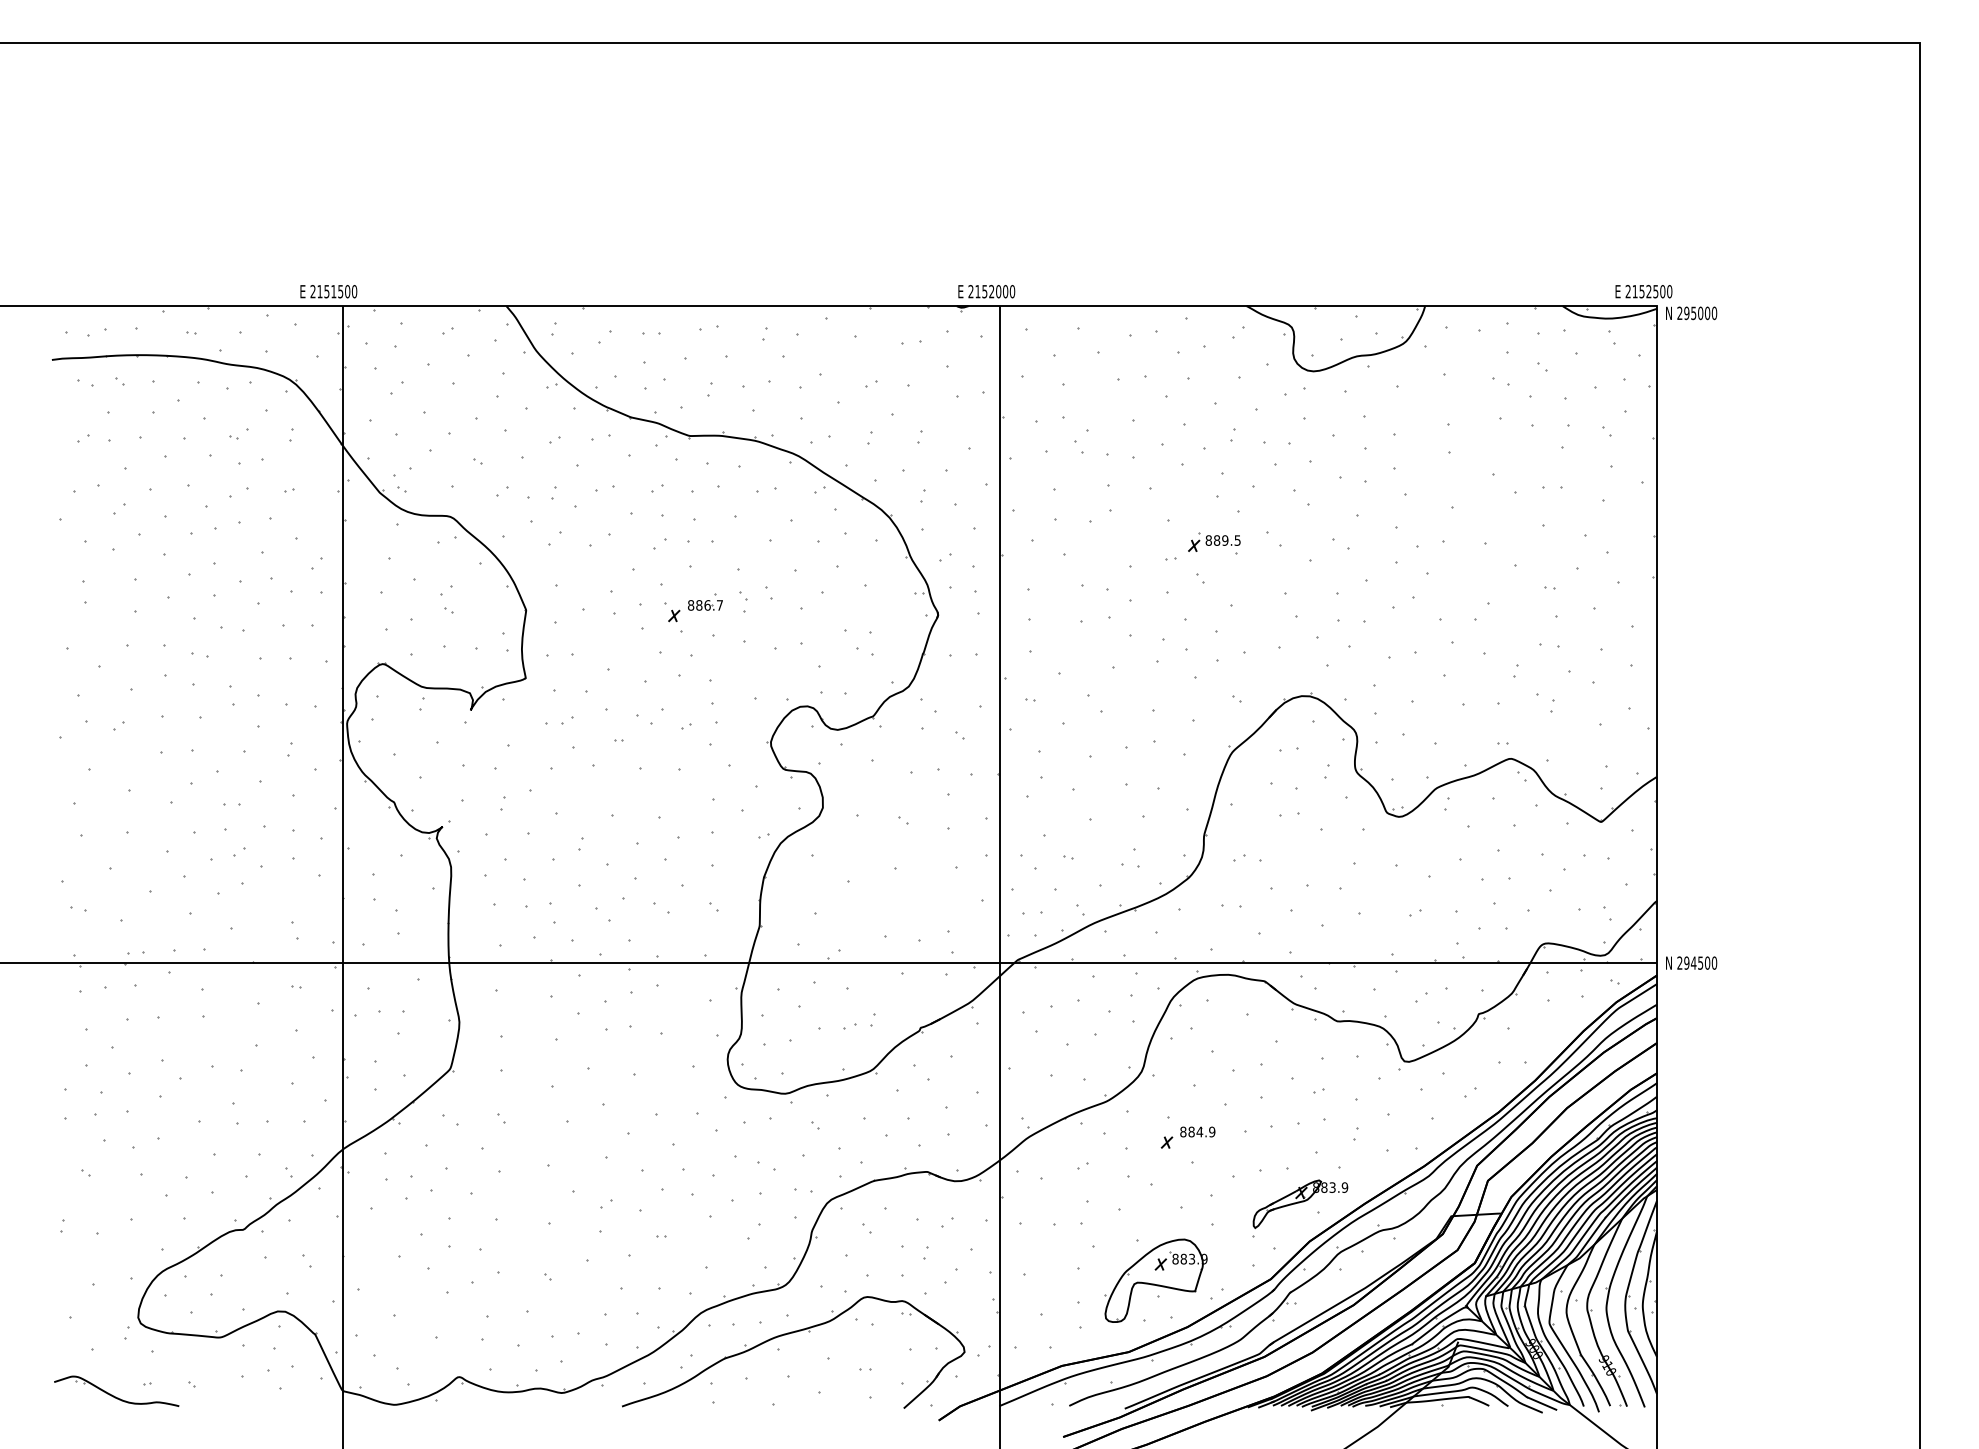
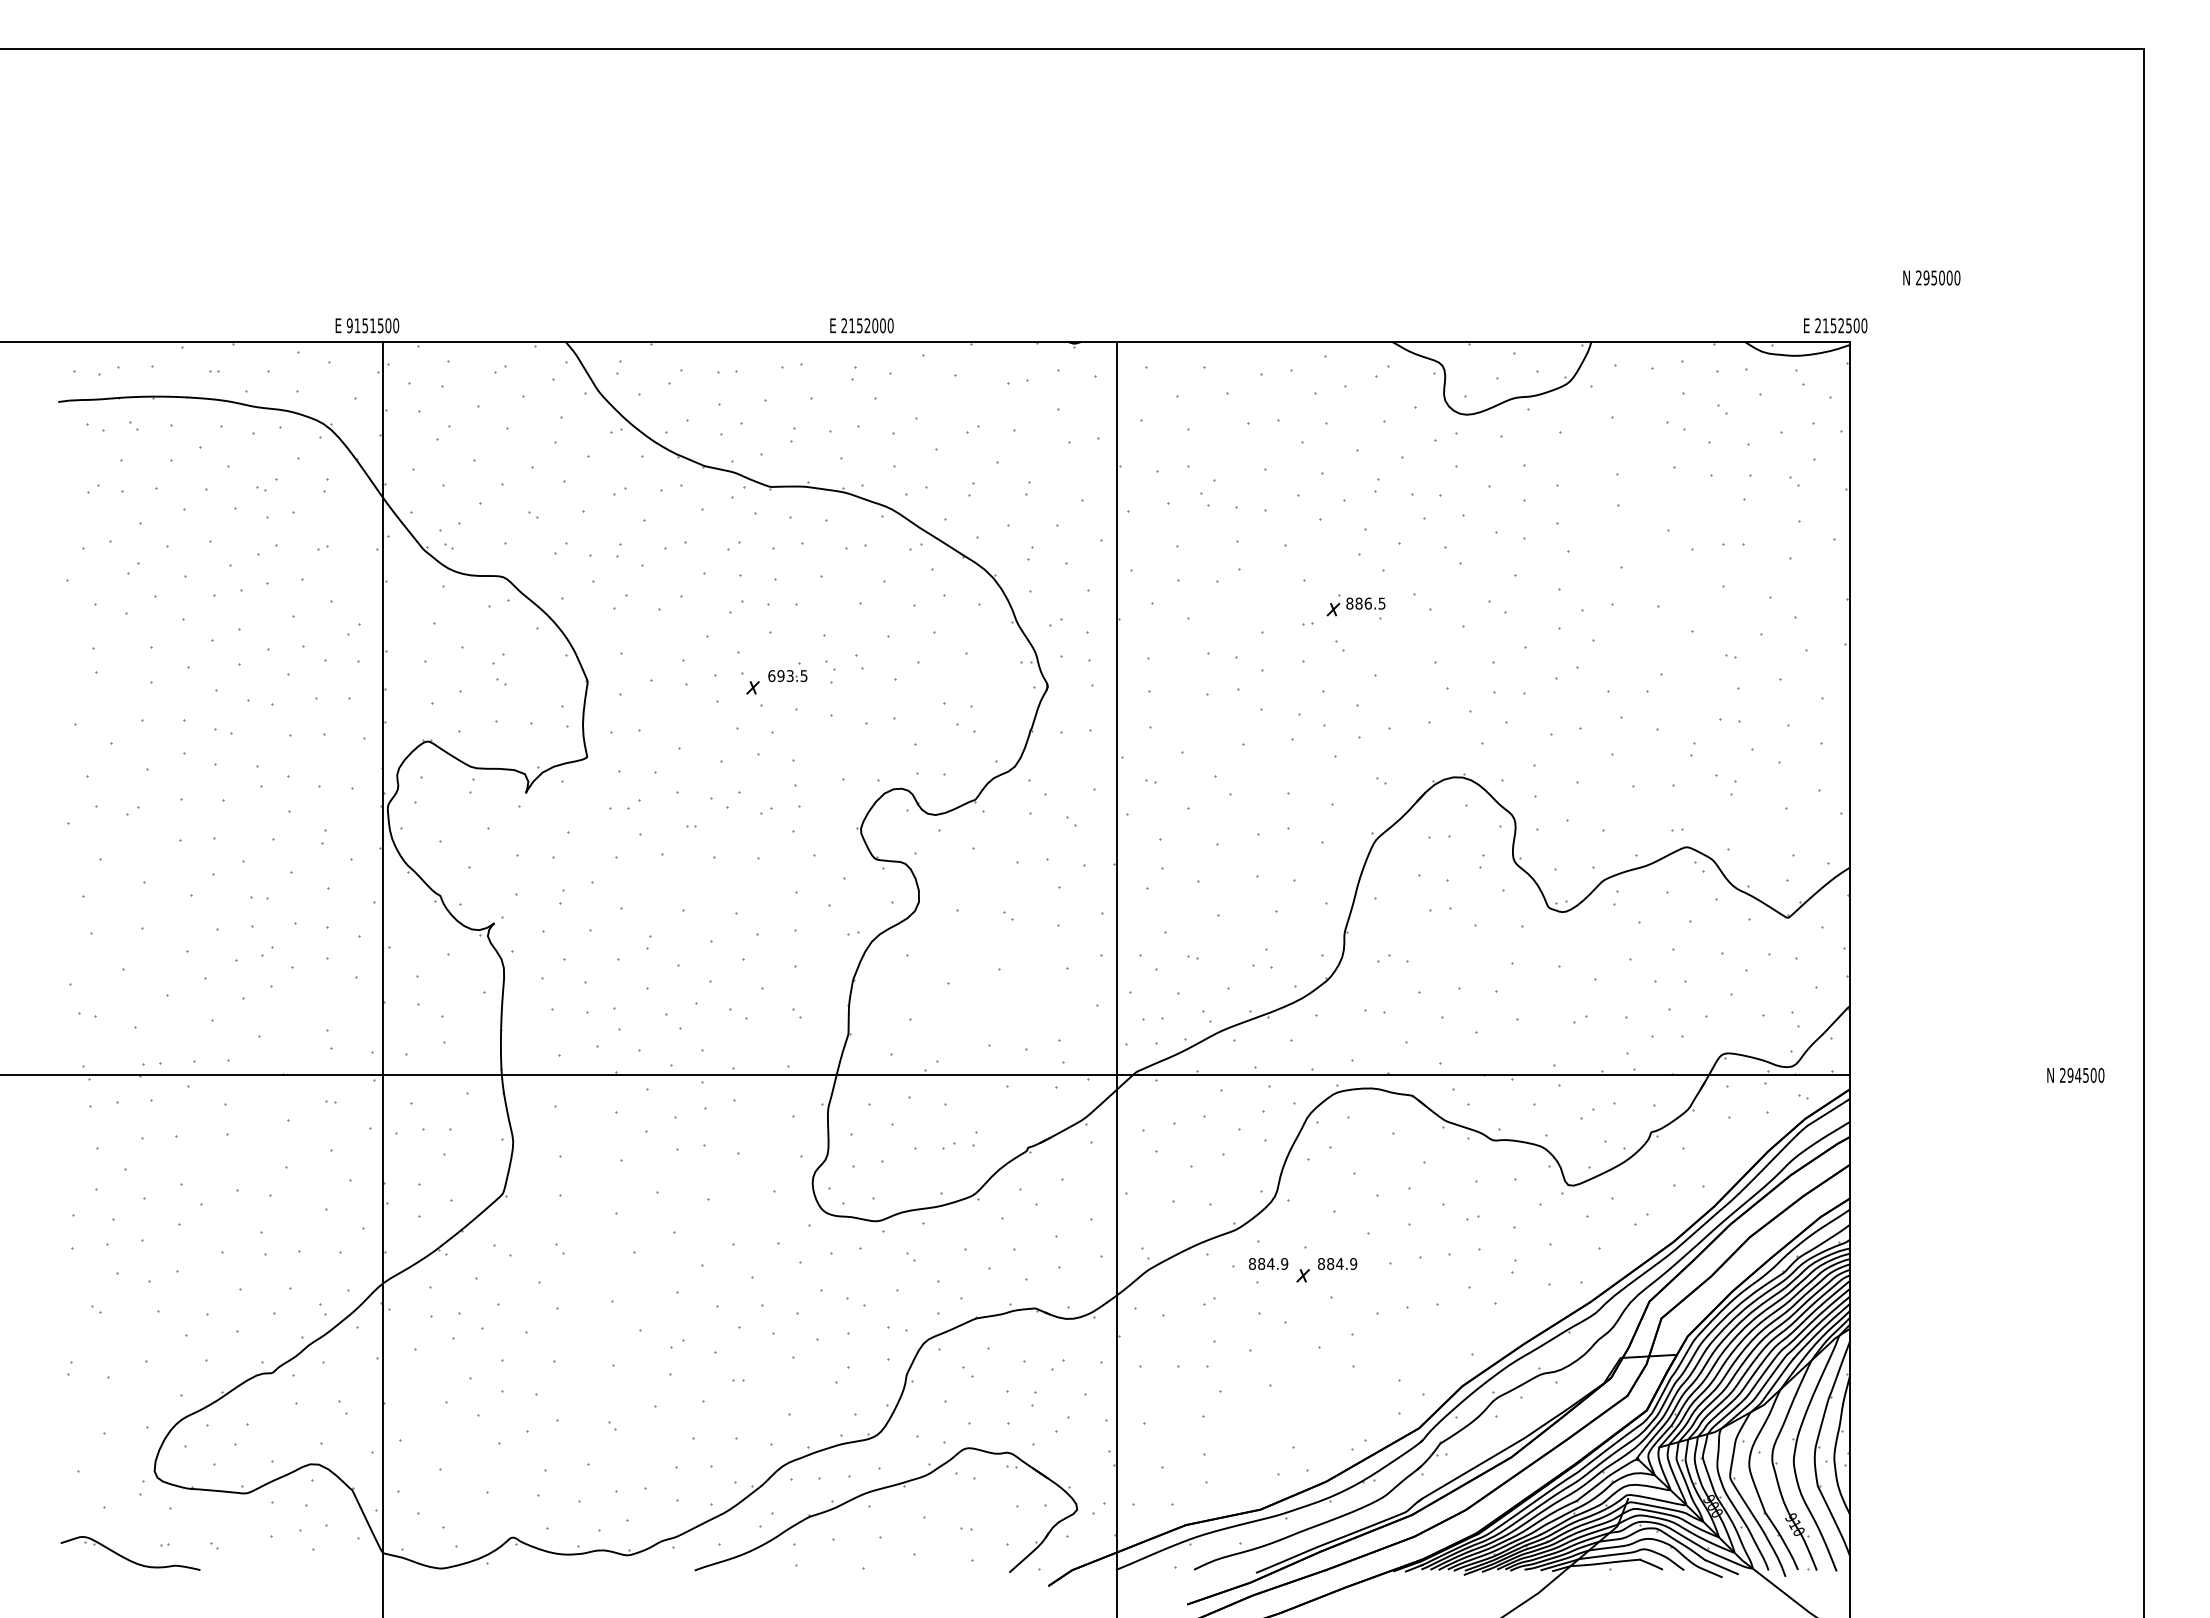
text: (312, 291) -> (349, 325), 2151500 -> 9151500
text: (986, 291) -> (861, 325), moved
text: (1691, 312) -> (1931, 277), moved
text: (1224, 540) -> (1367, 603), 889.5 -> 886.5
text: (705, 605) -> (787, 676), 886.7 -> 693.5
text: (1691, 962) -> (2075, 1074), moved
part: (1135, 1131) -> (1268, 1263), added
part: (1300, 1204) -> (1452, 1344), removed
part: (1155, 1281) -> (1290, 1430), removed

